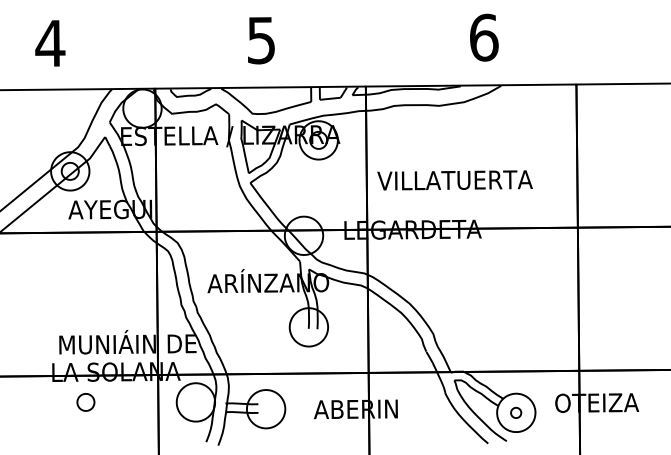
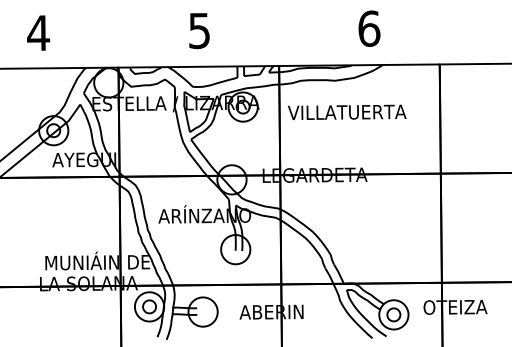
text: (454, 180) -> (346, 112), moved
part: (85, 402) -> (149, 306), moved
part: (515, 412) -> (393, 314), size x1.67

